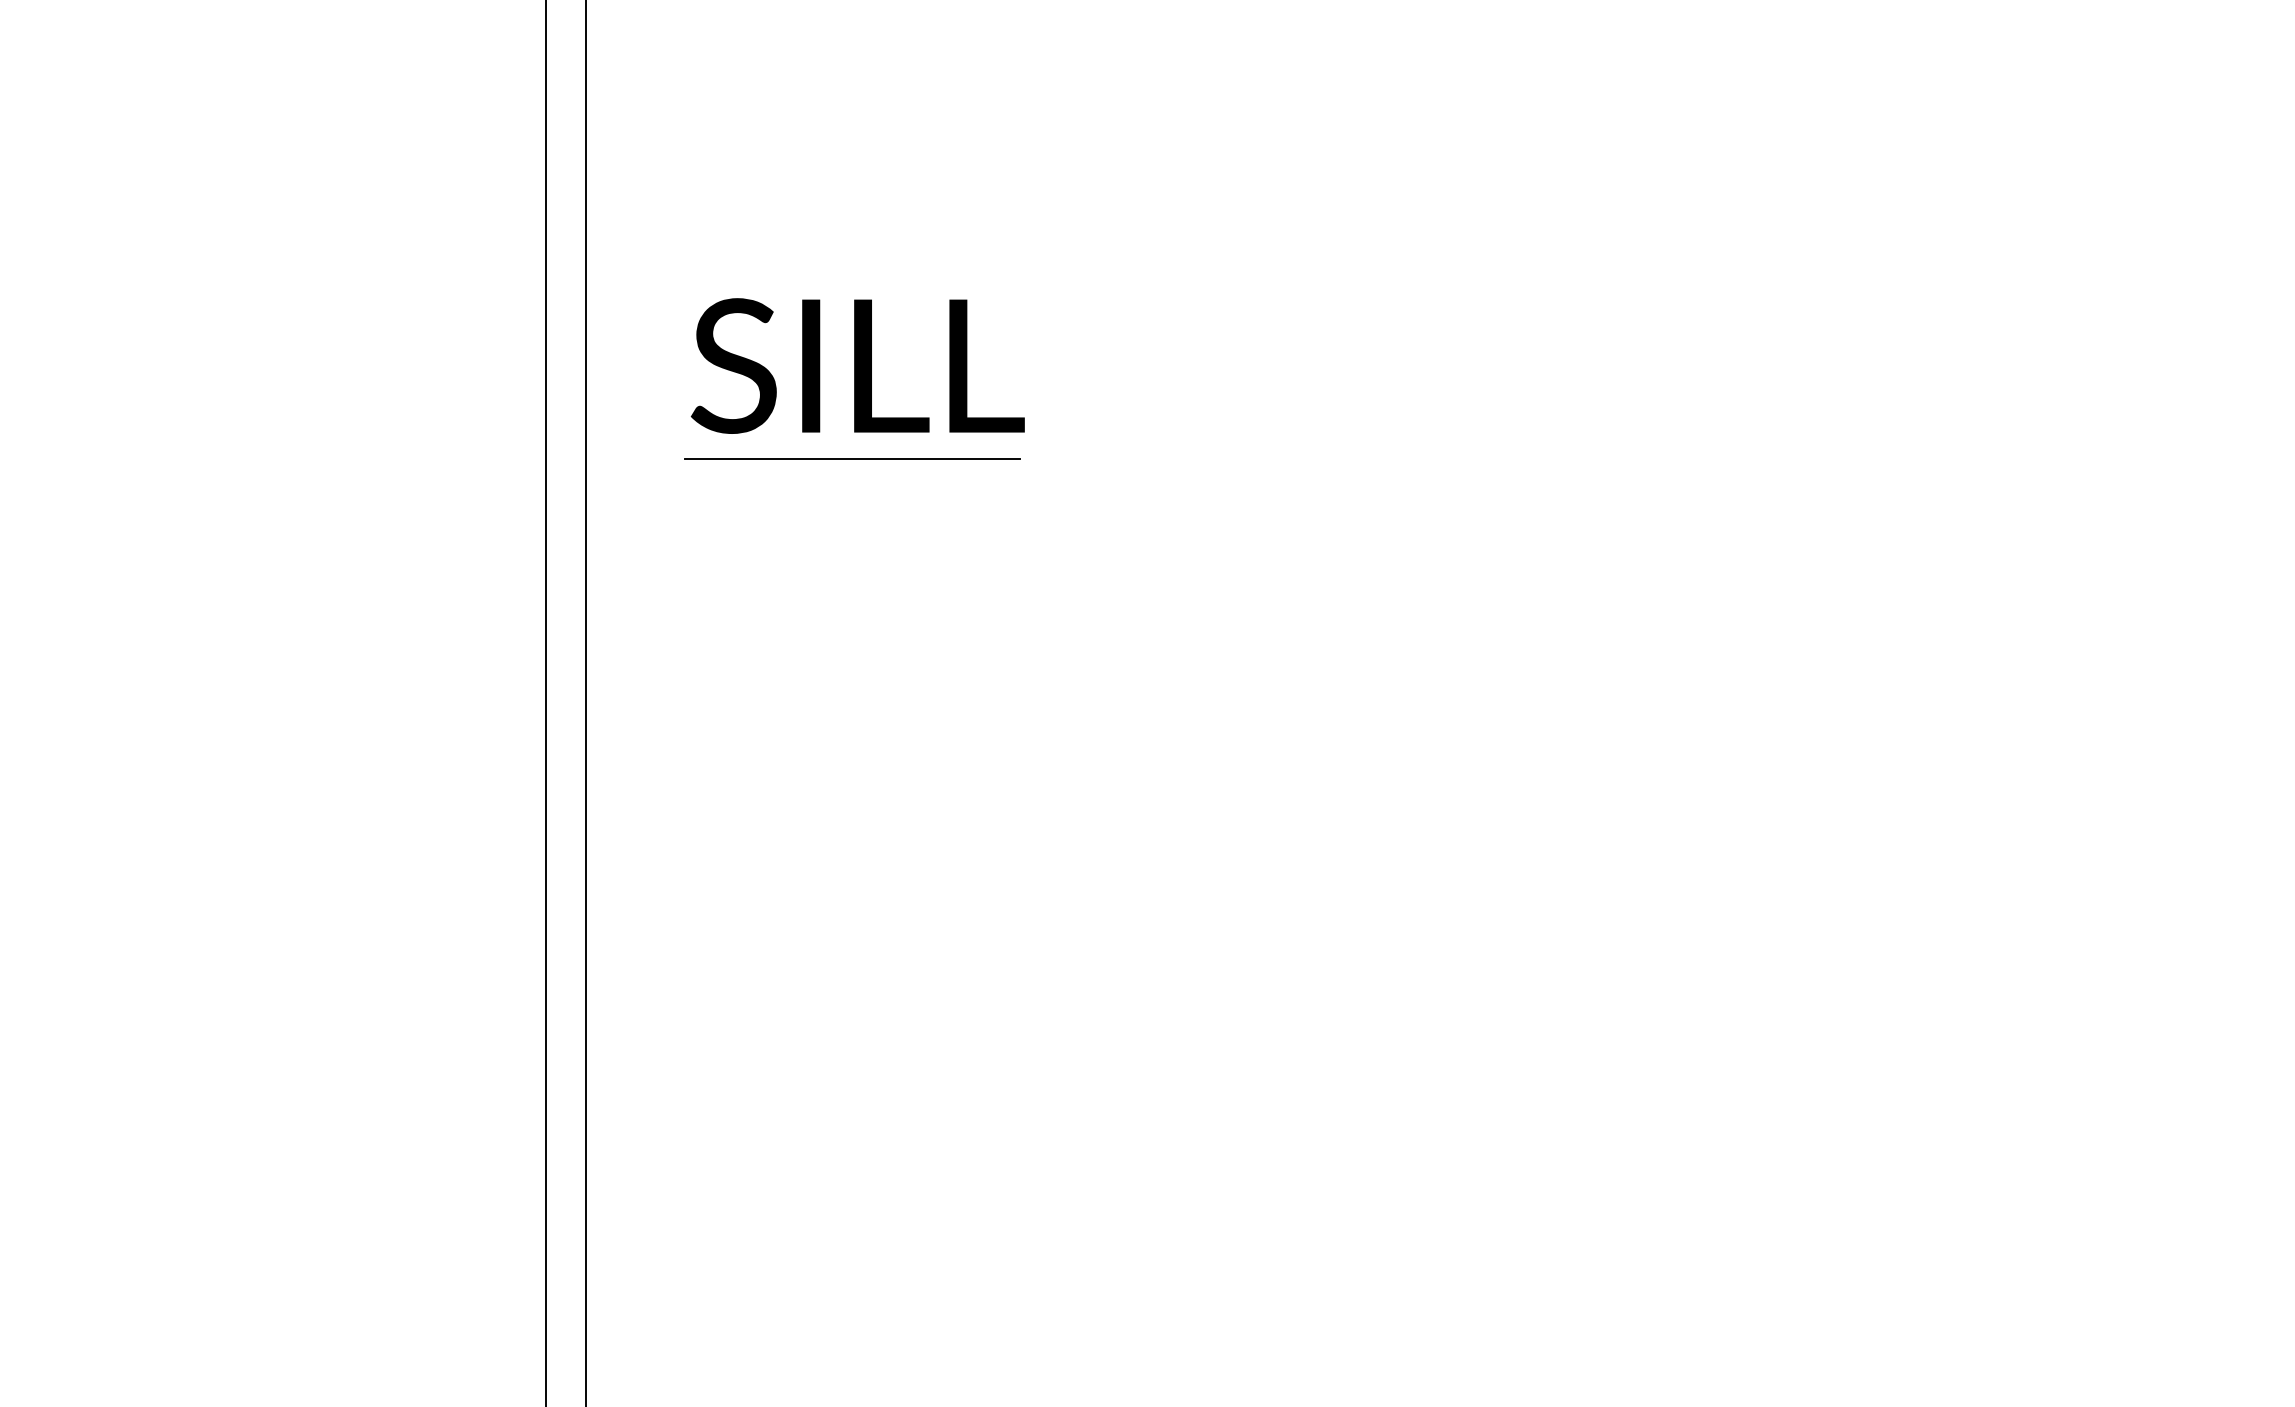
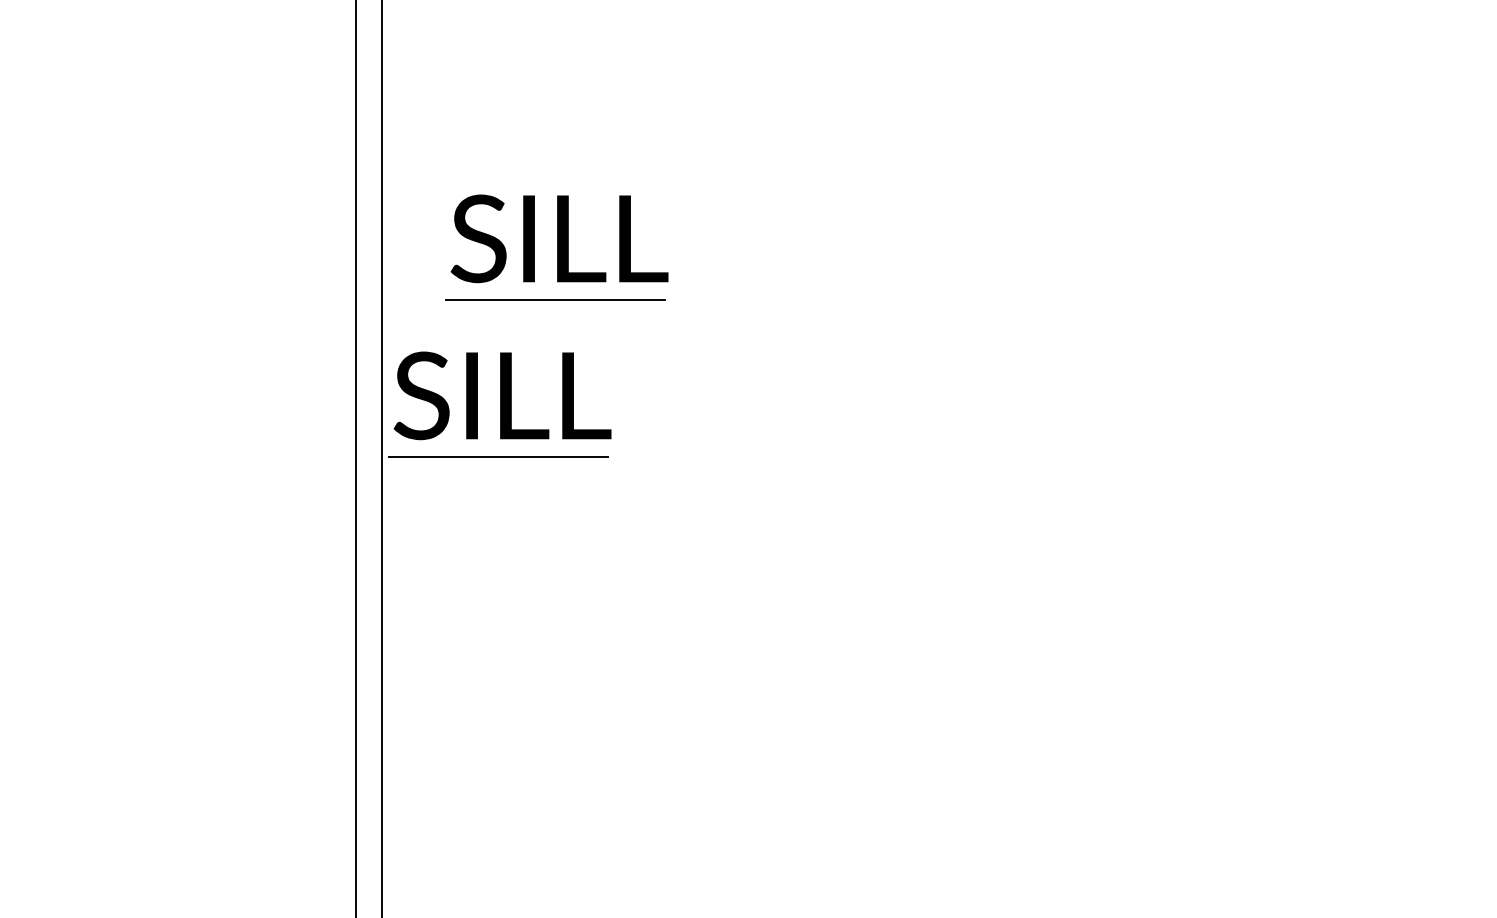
part: (765, 619) -> (499, 404), added

